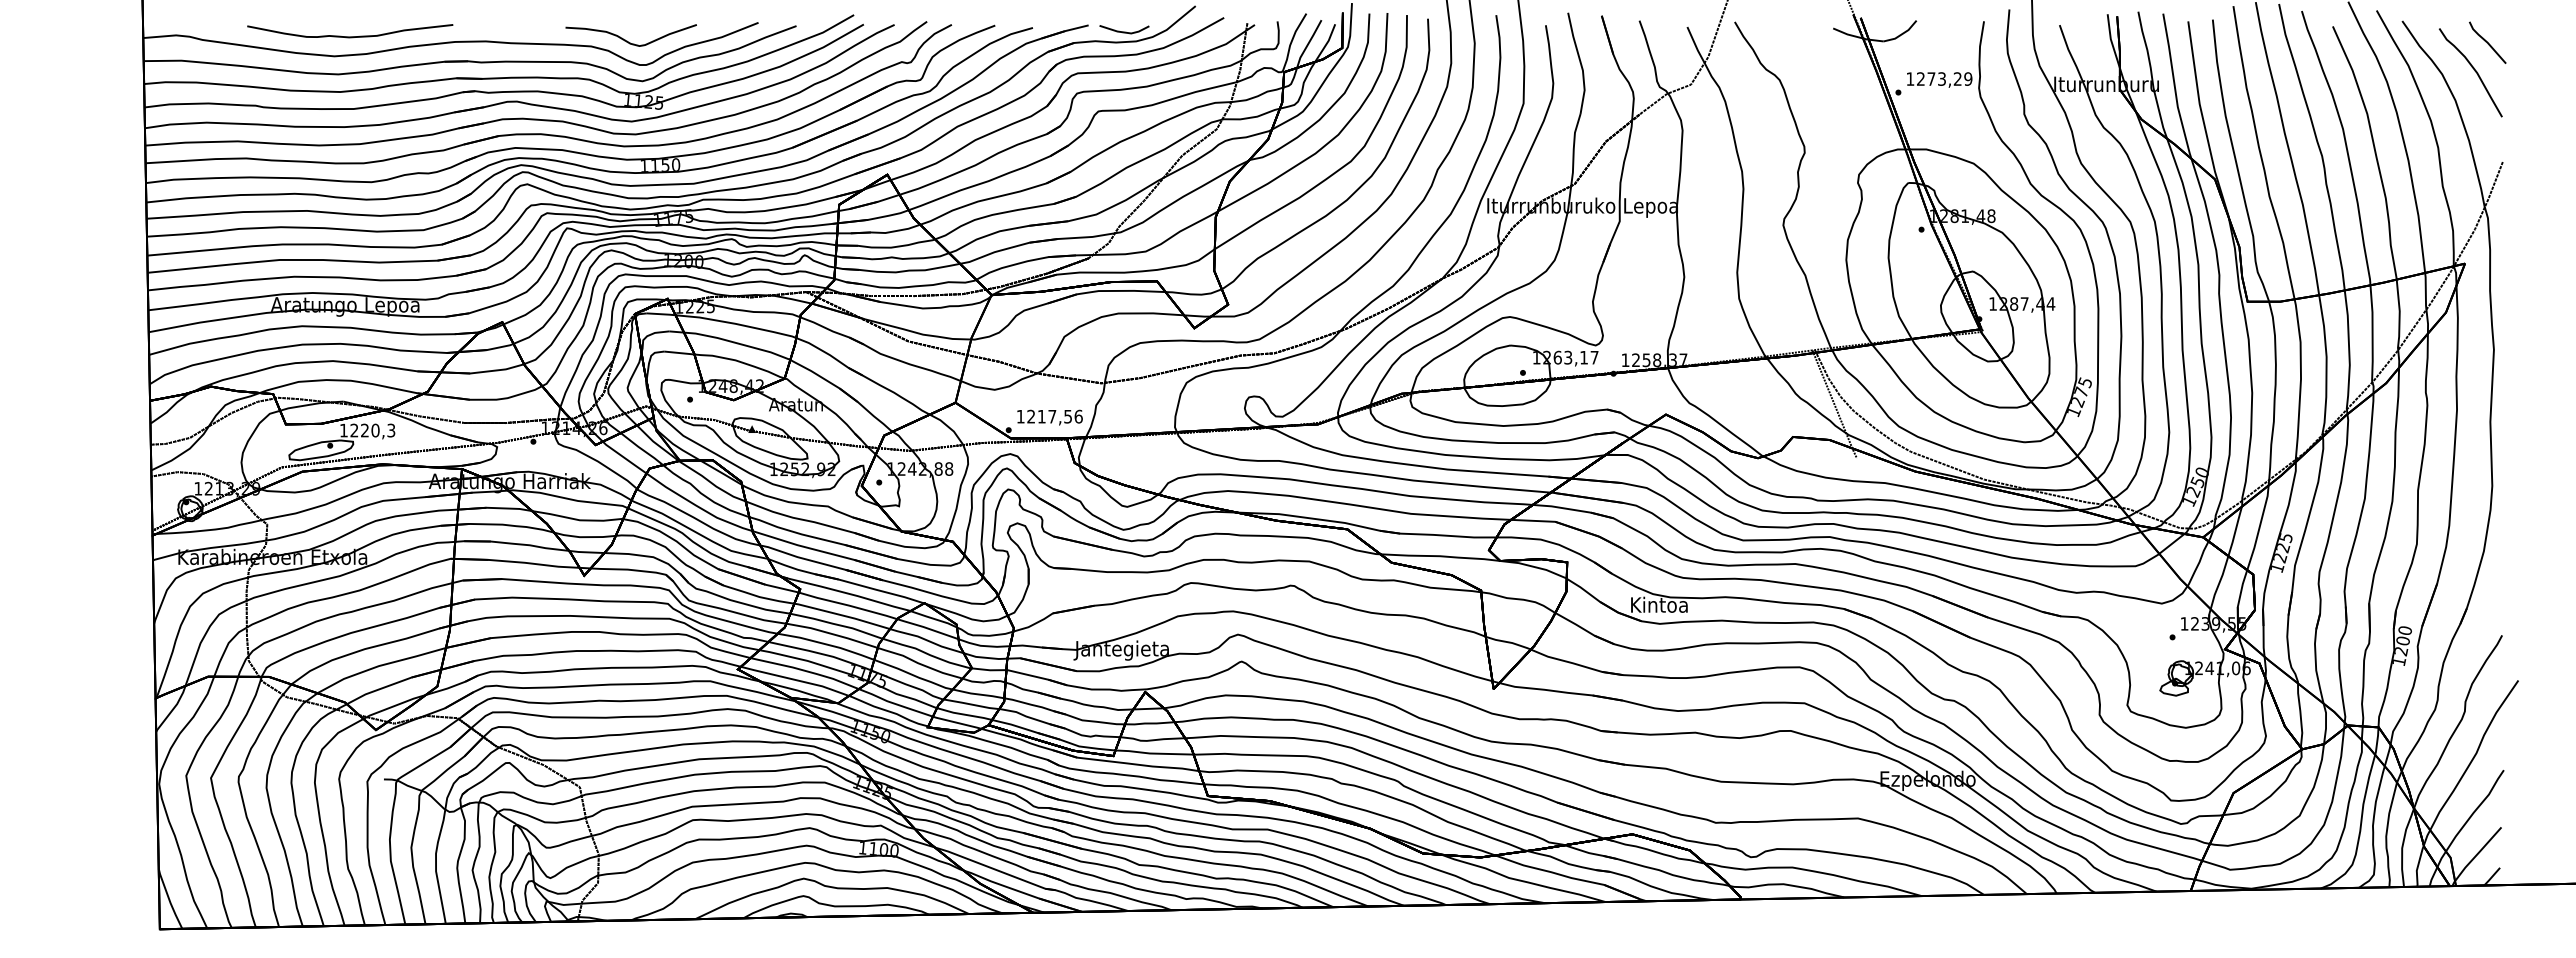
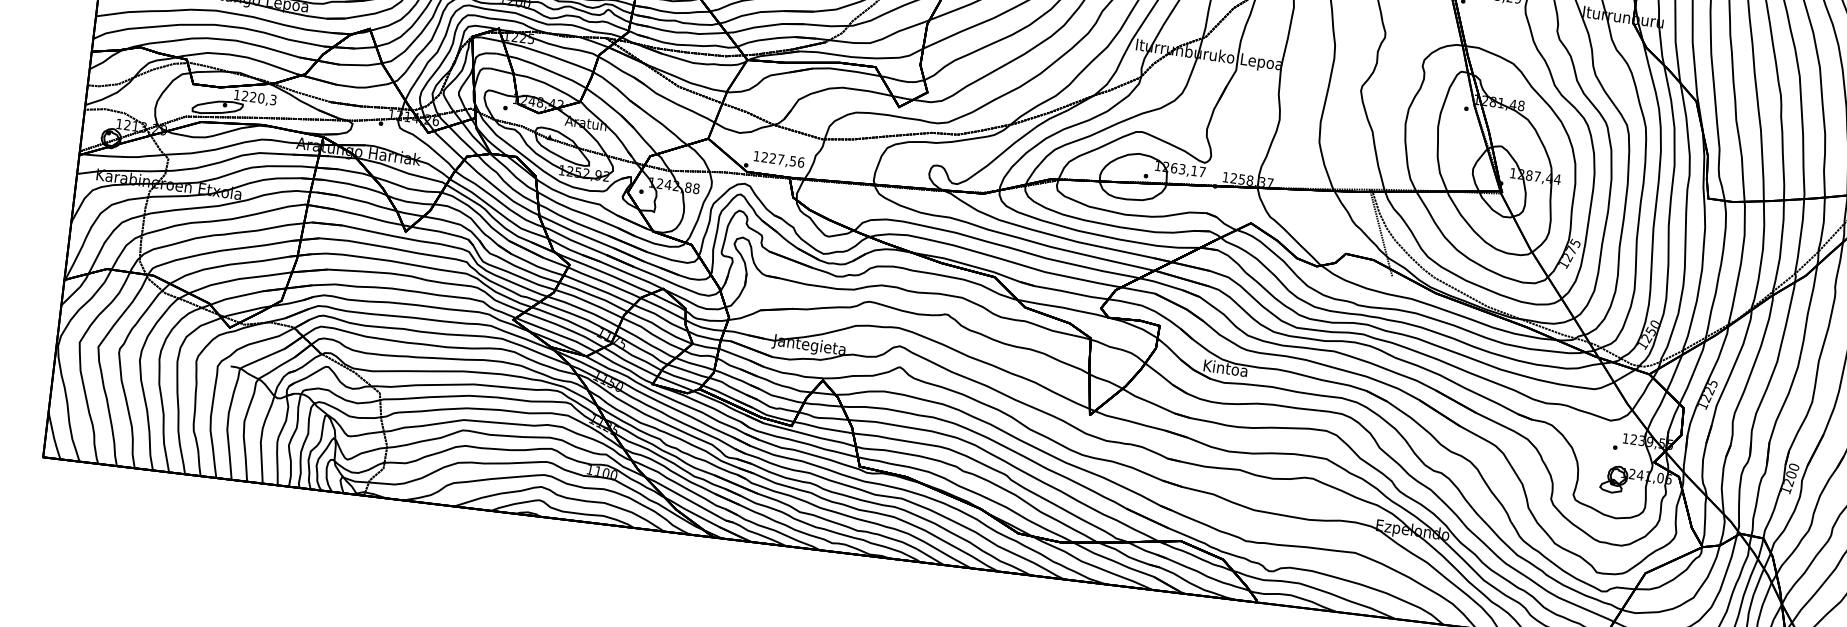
text: (1041, 416) -> (772, 158), 1217,56 -> 1227,56

